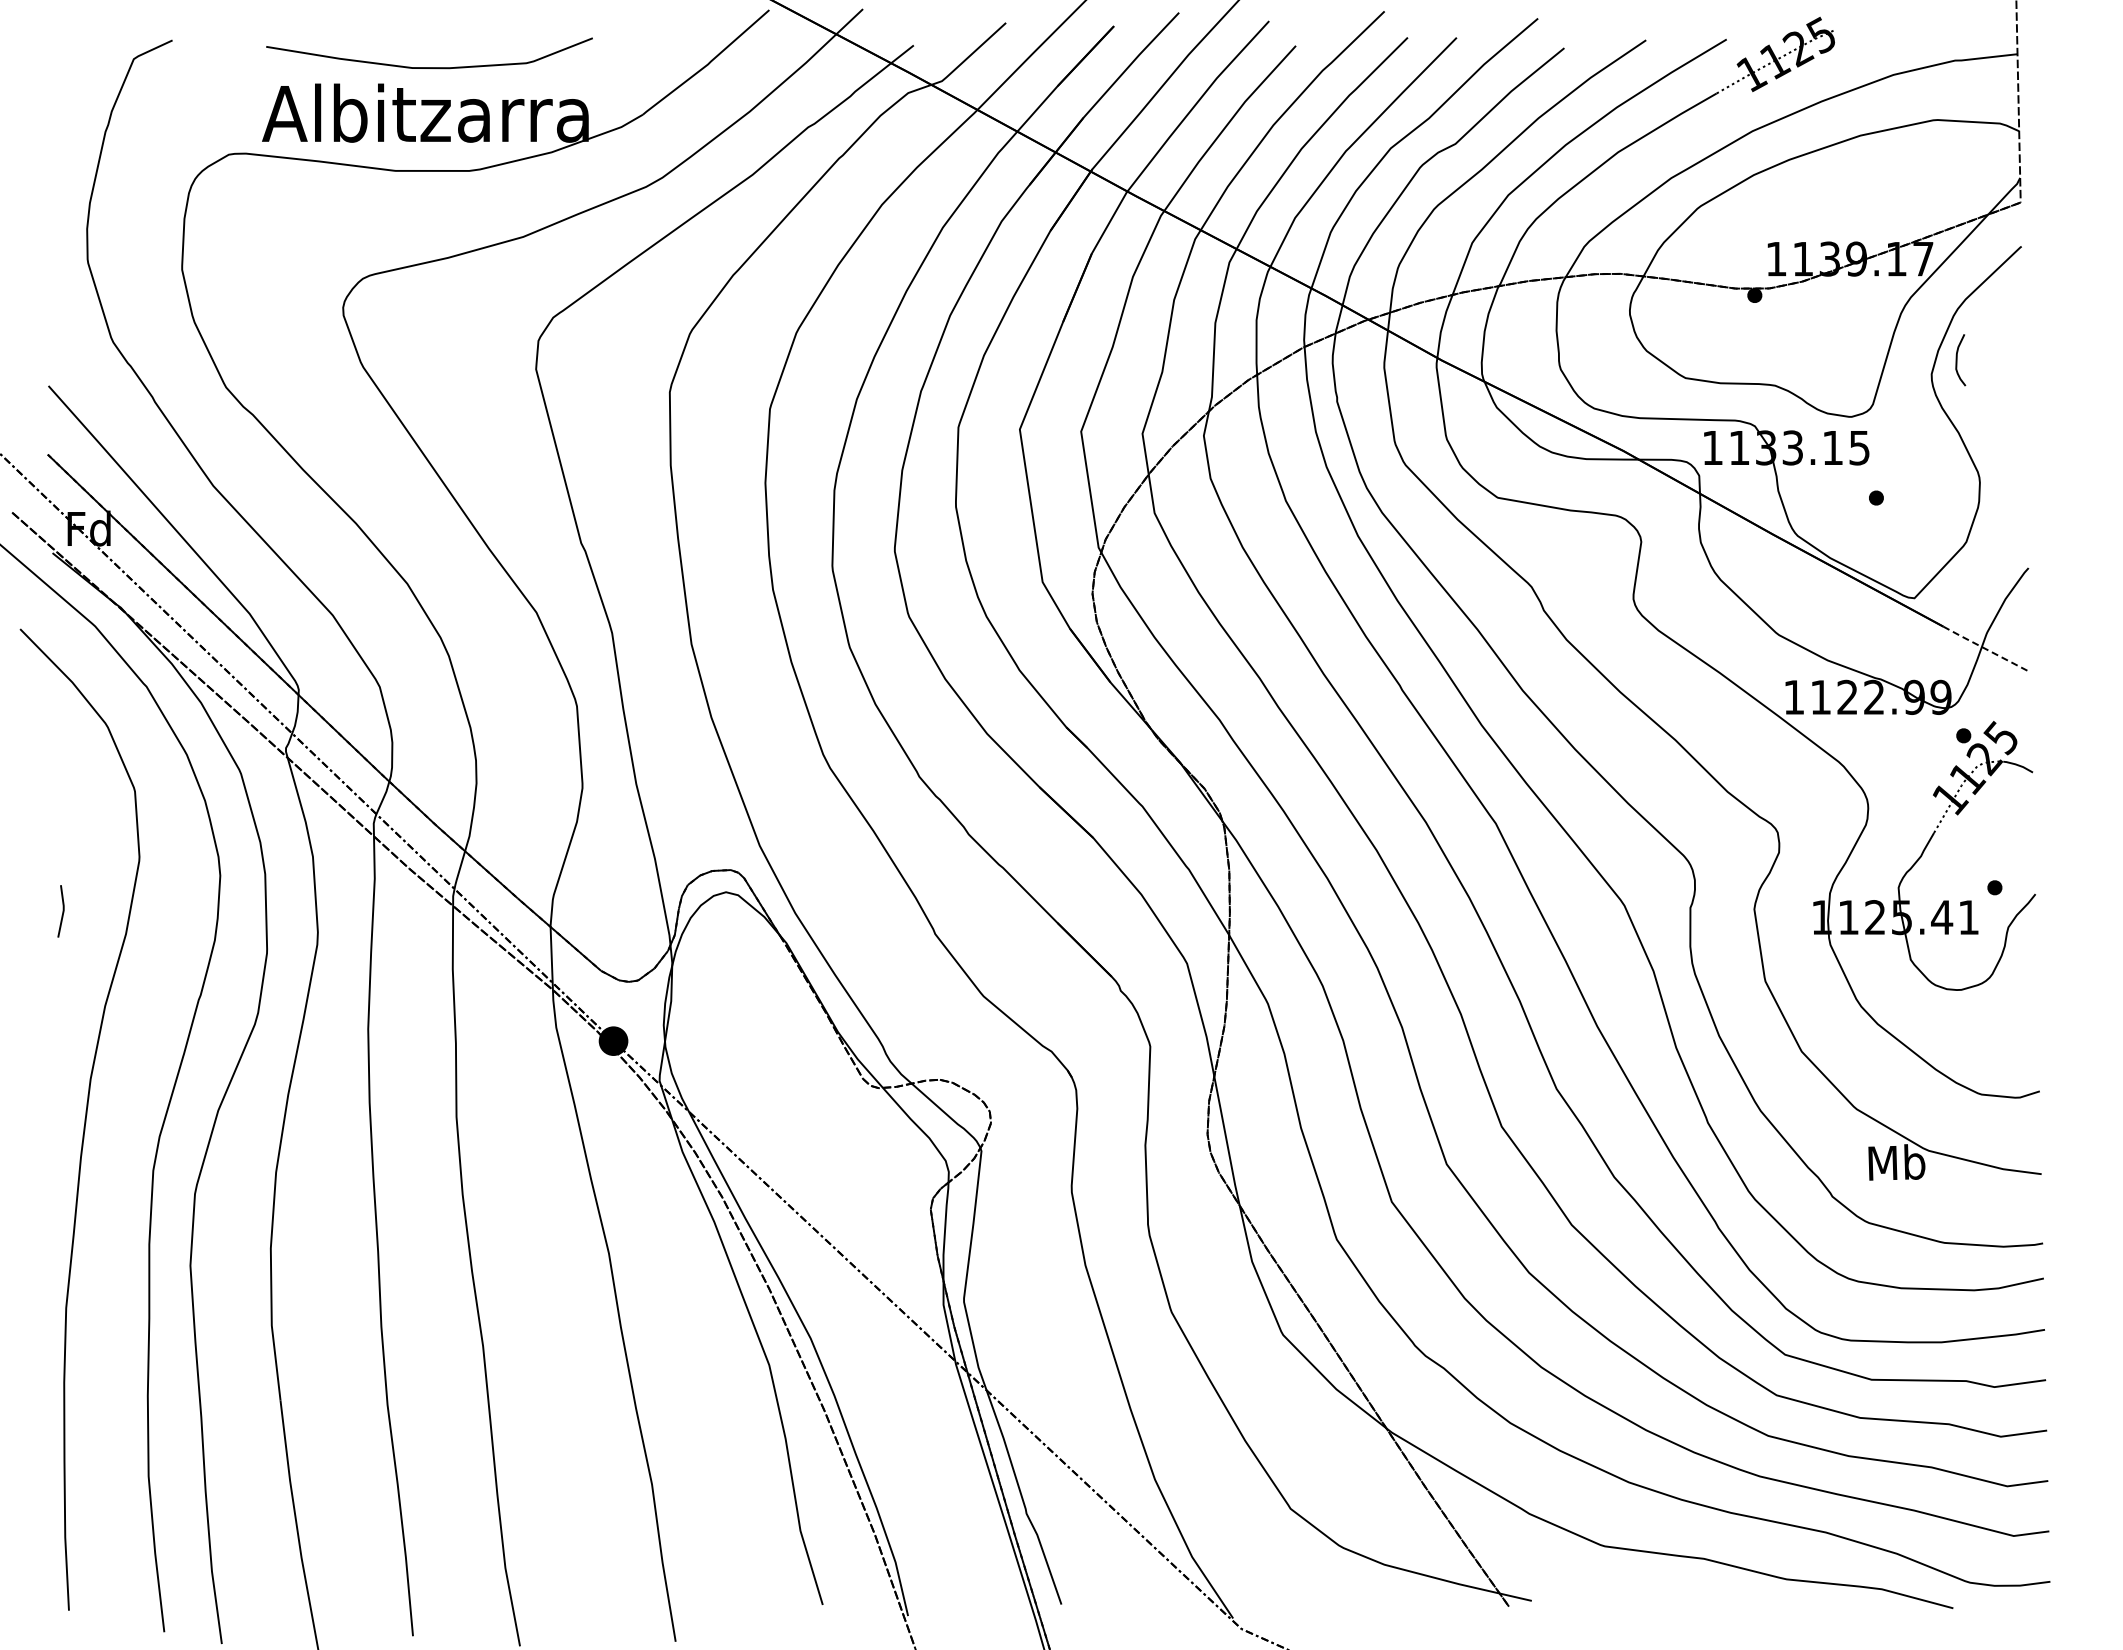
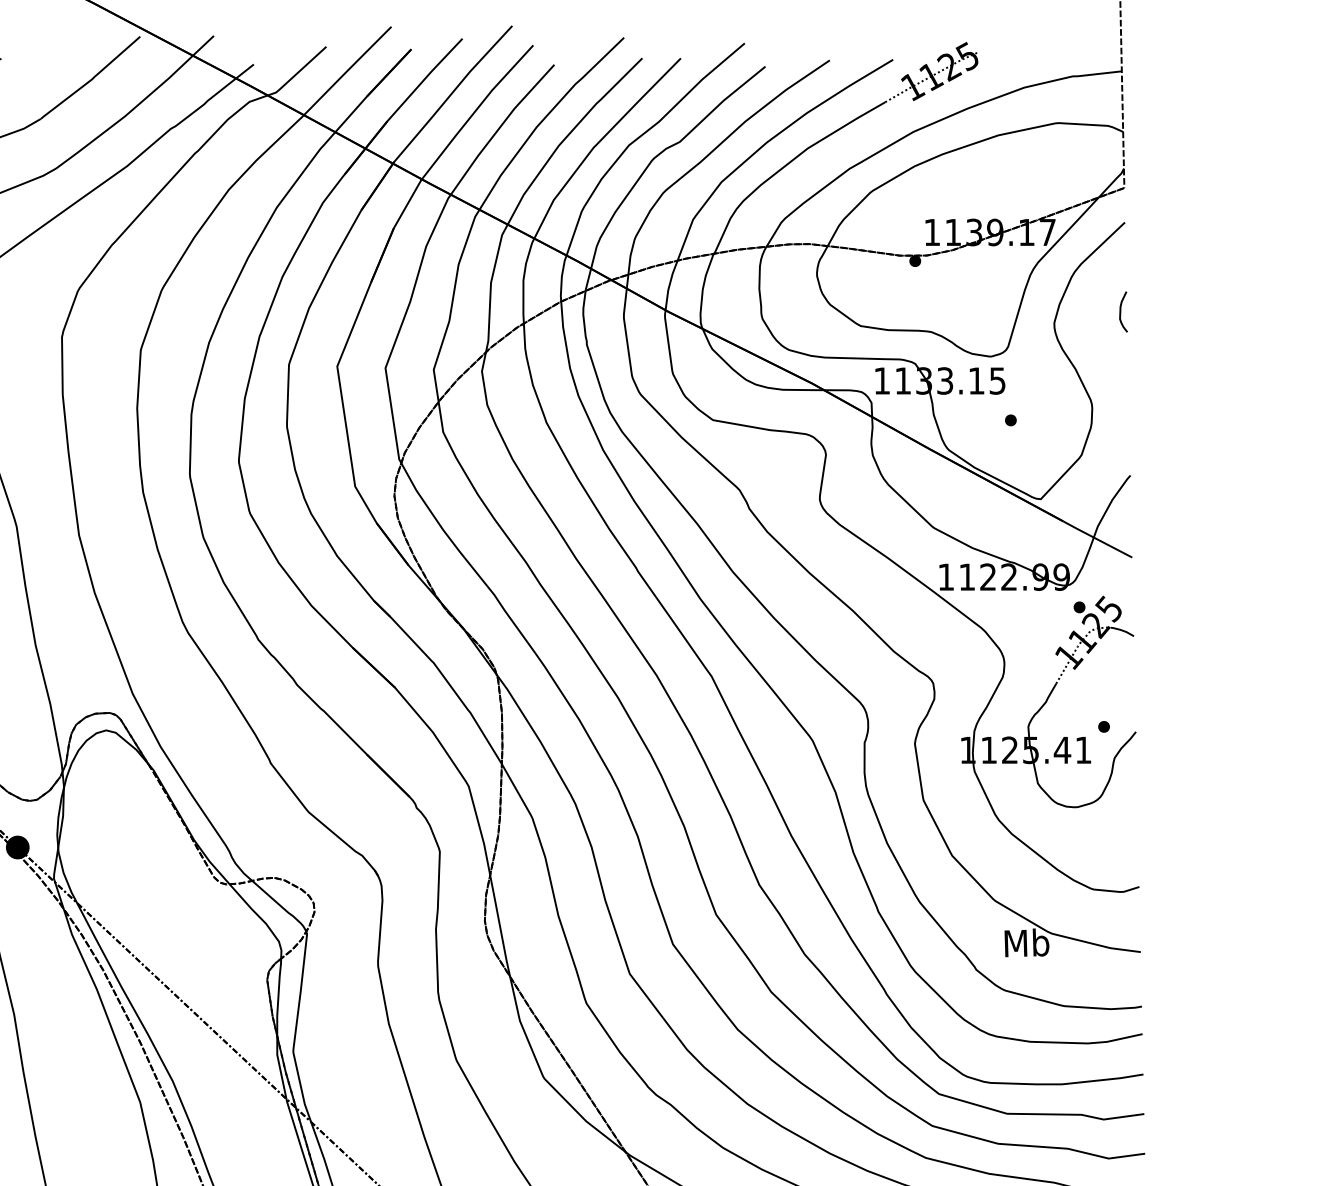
curve: (1957, 360) -> (1121, 312), moved
line: (1986, 649) -> (1097, 539), dashed -> solid

